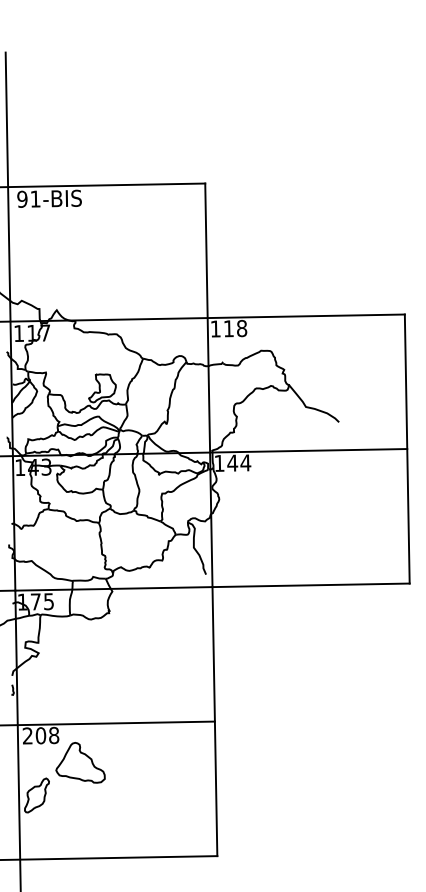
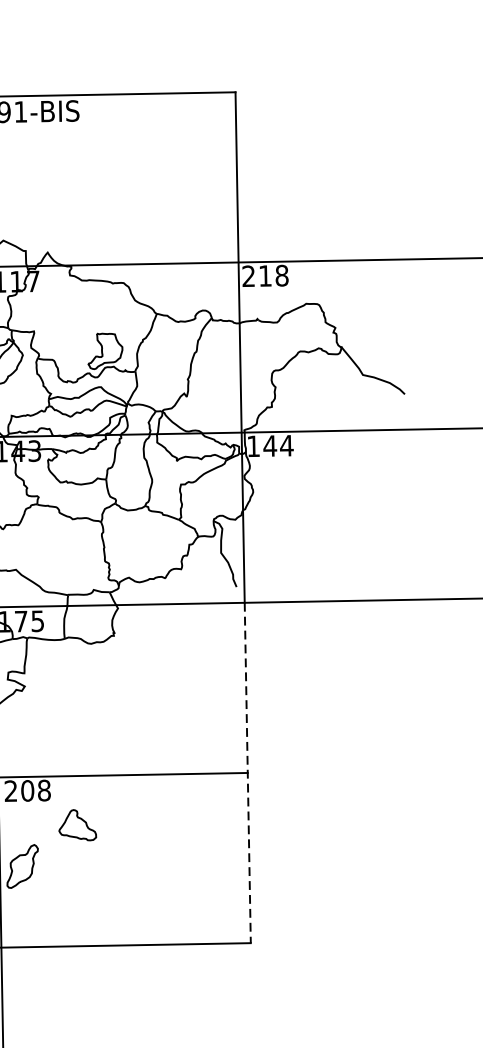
text: (215, 328) -> (248, 275), 118 -> 218
line: (214, 721) -> (247, 772), solid -> dashed
part: (80, 762) -> (77, 824), size x0.6

